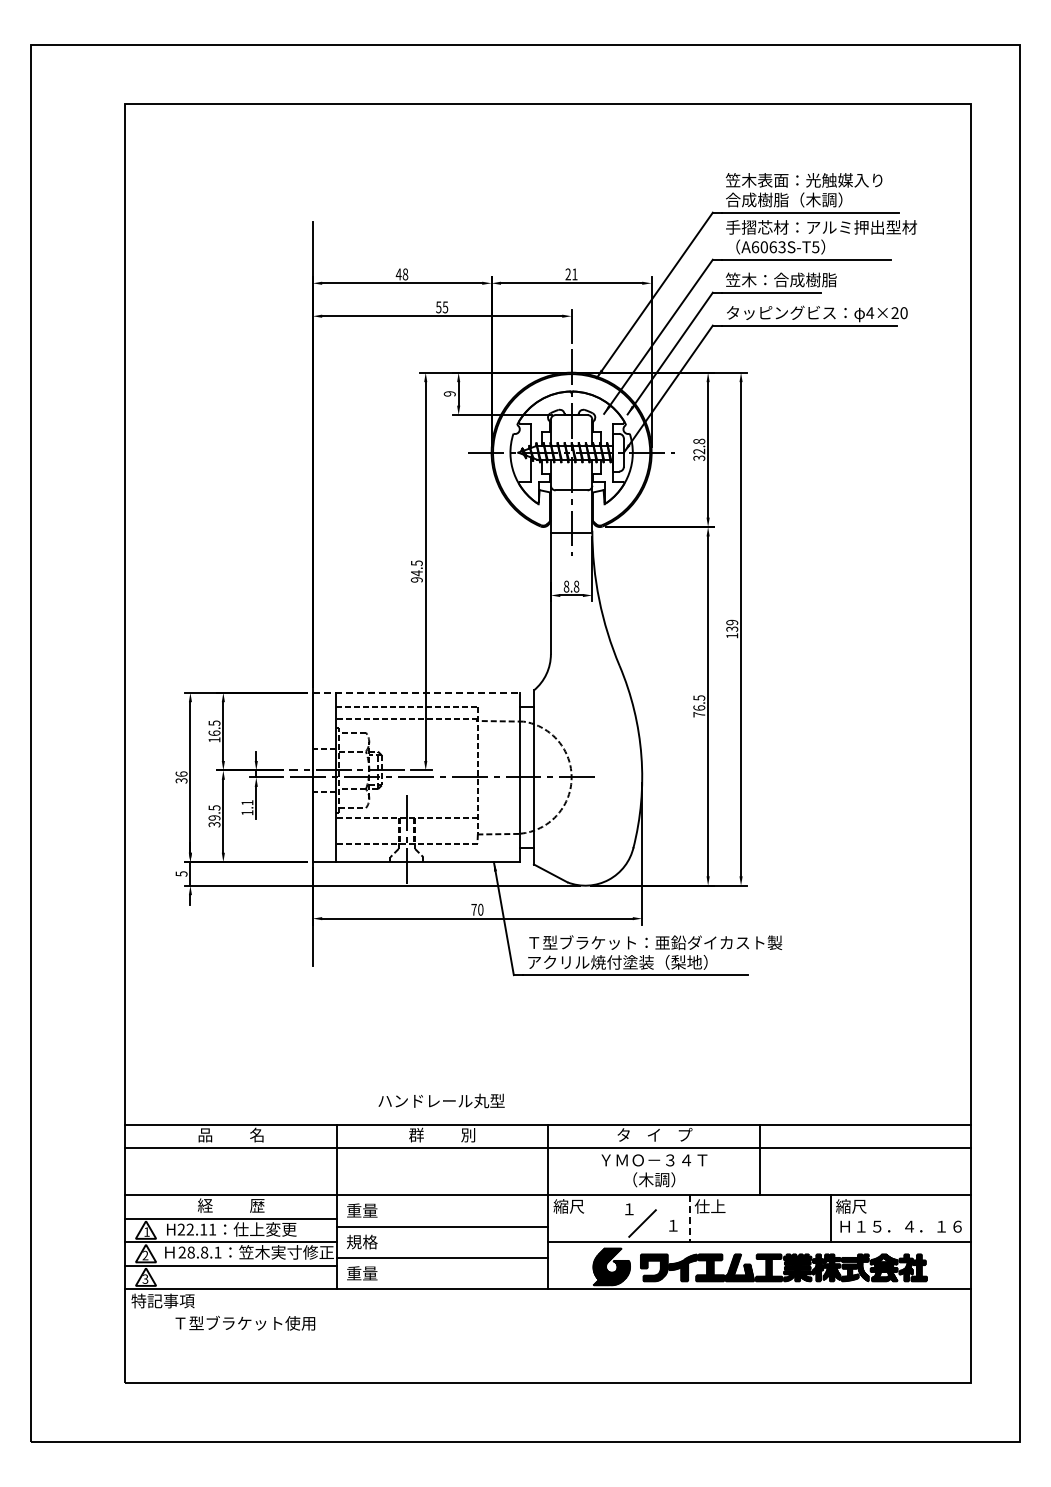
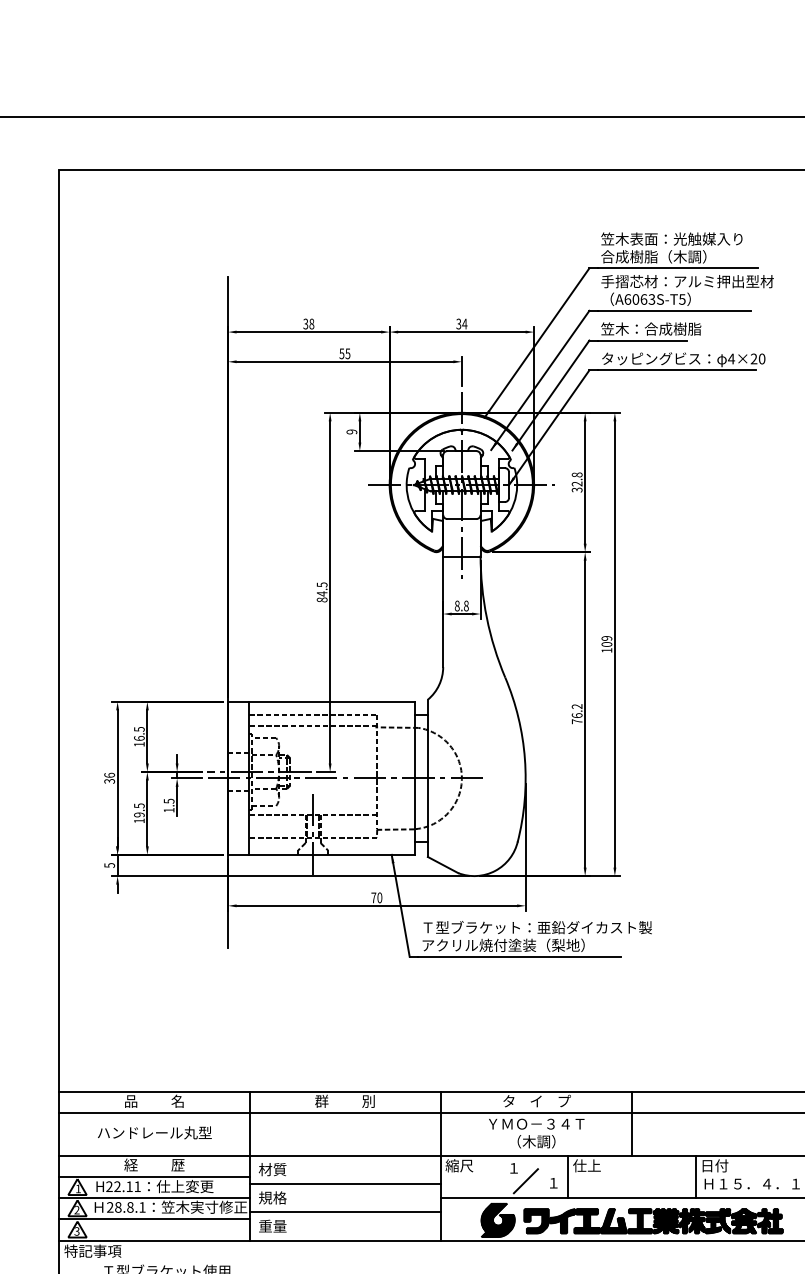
text: (398, 274) -> (305, 324), 48 -> 38
text: (571, 274) -> (461, 324), 21 -> 34
text: (416, 579) -> (321, 599), 94.5 -> 84.5
text: (732, 628) -> (607, 643), 139 -> 109
line: (416, 692) -> (321, 701), dashed -> solid
text: (699, 697) -> (577, 706), 76.5 -> 76.2
text: (247, 802) -> (169, 800), 1.1 -> 1.5
text: (214, 824) -> (139, 820), 39.5 -> 19.5
text: (441, 1100) -> (154, 1132), moved
text: (851, 1206) -> (714, 1165), 縮尺 -> 日付
text: (361, 1210) -> (272, 1169), 重量 -> 材質
line: (689, 1218) -> (568, 1176), dashed -> solid

